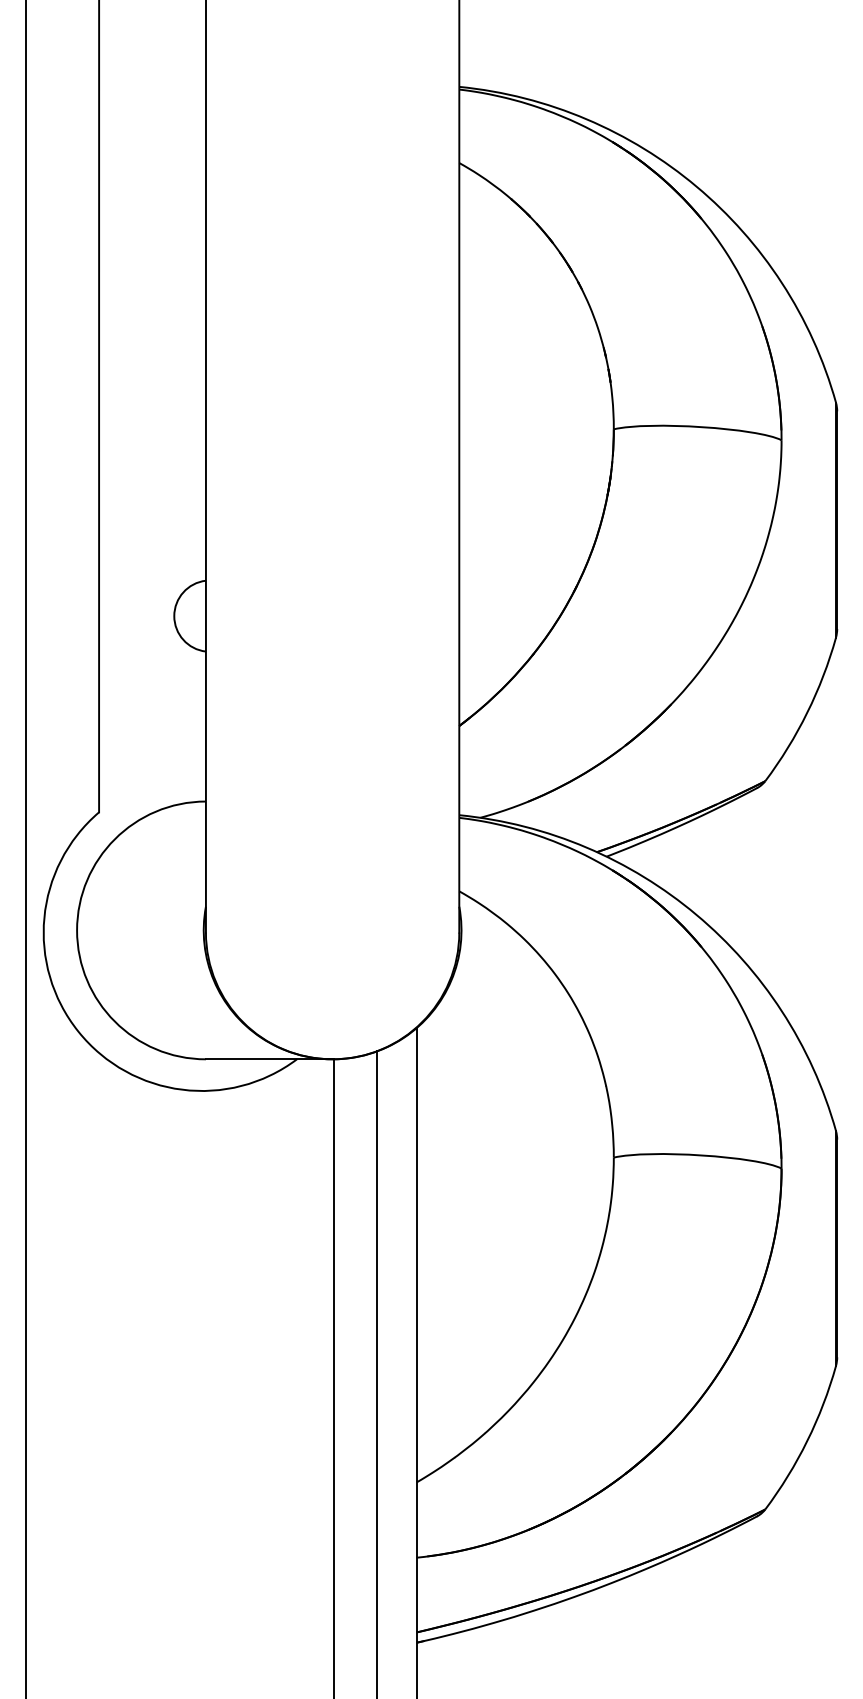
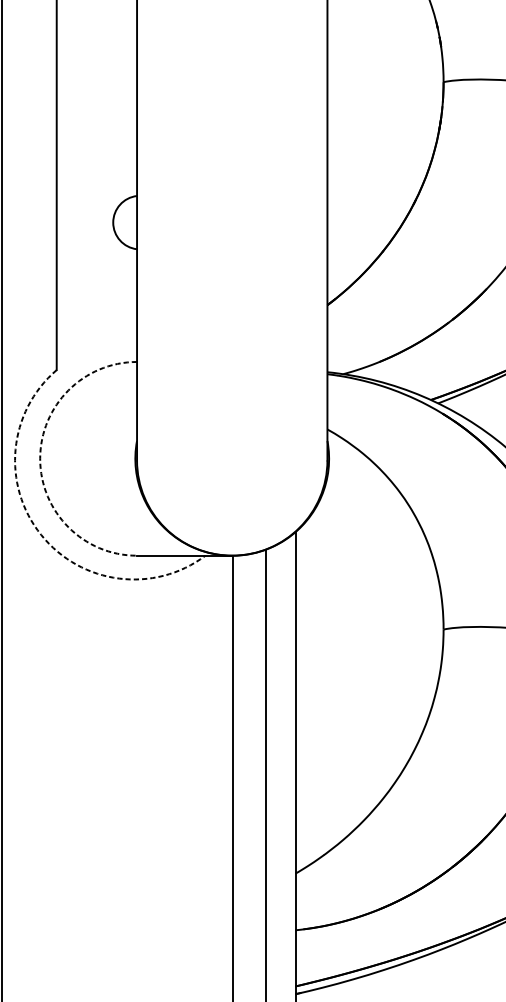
arc: (77, 930) -> (40, 458), solid -> dashed
arc: (78, 1031) -> (41, 534), solid -> dashed

